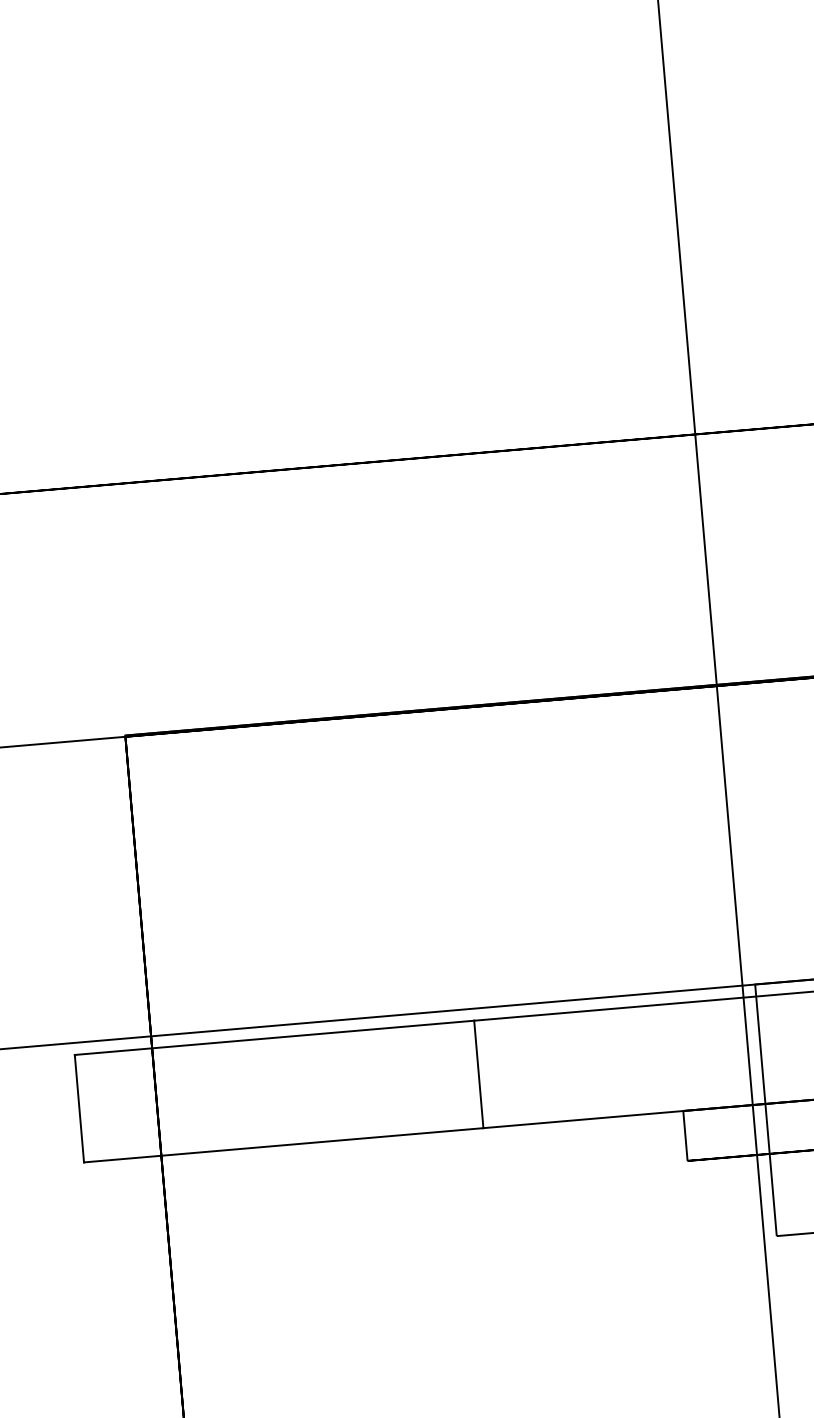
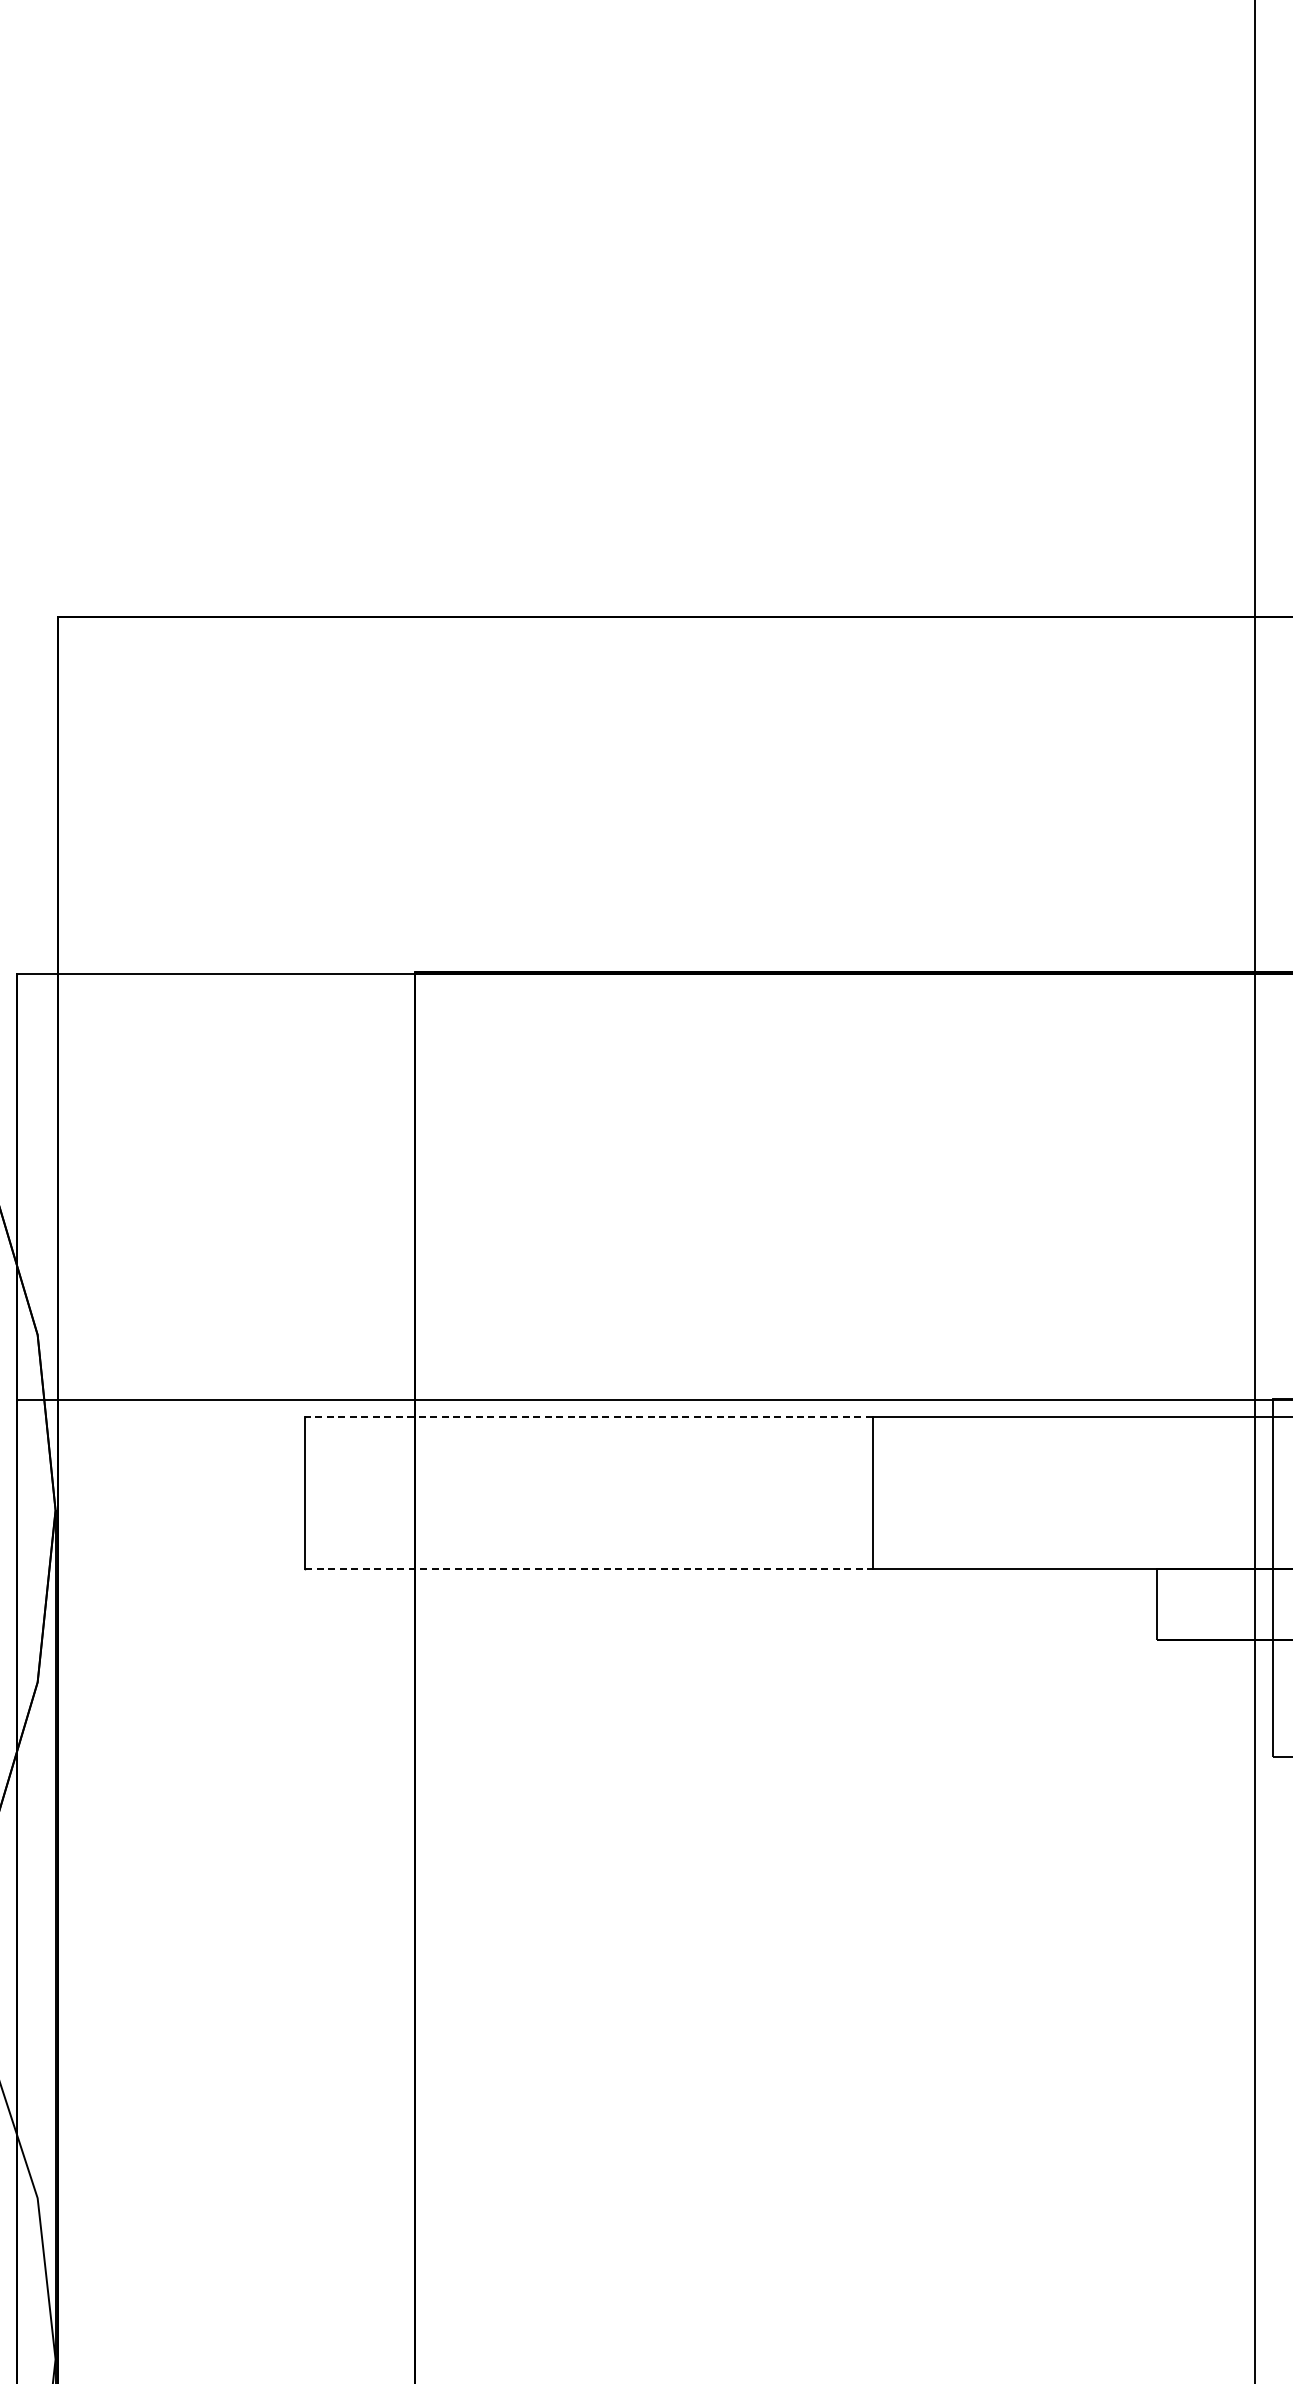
line: (274, 1037) -> (589, 1416), solid -> dashed
line: (284, 1145) -> (589, 1569), solid -> dashed

